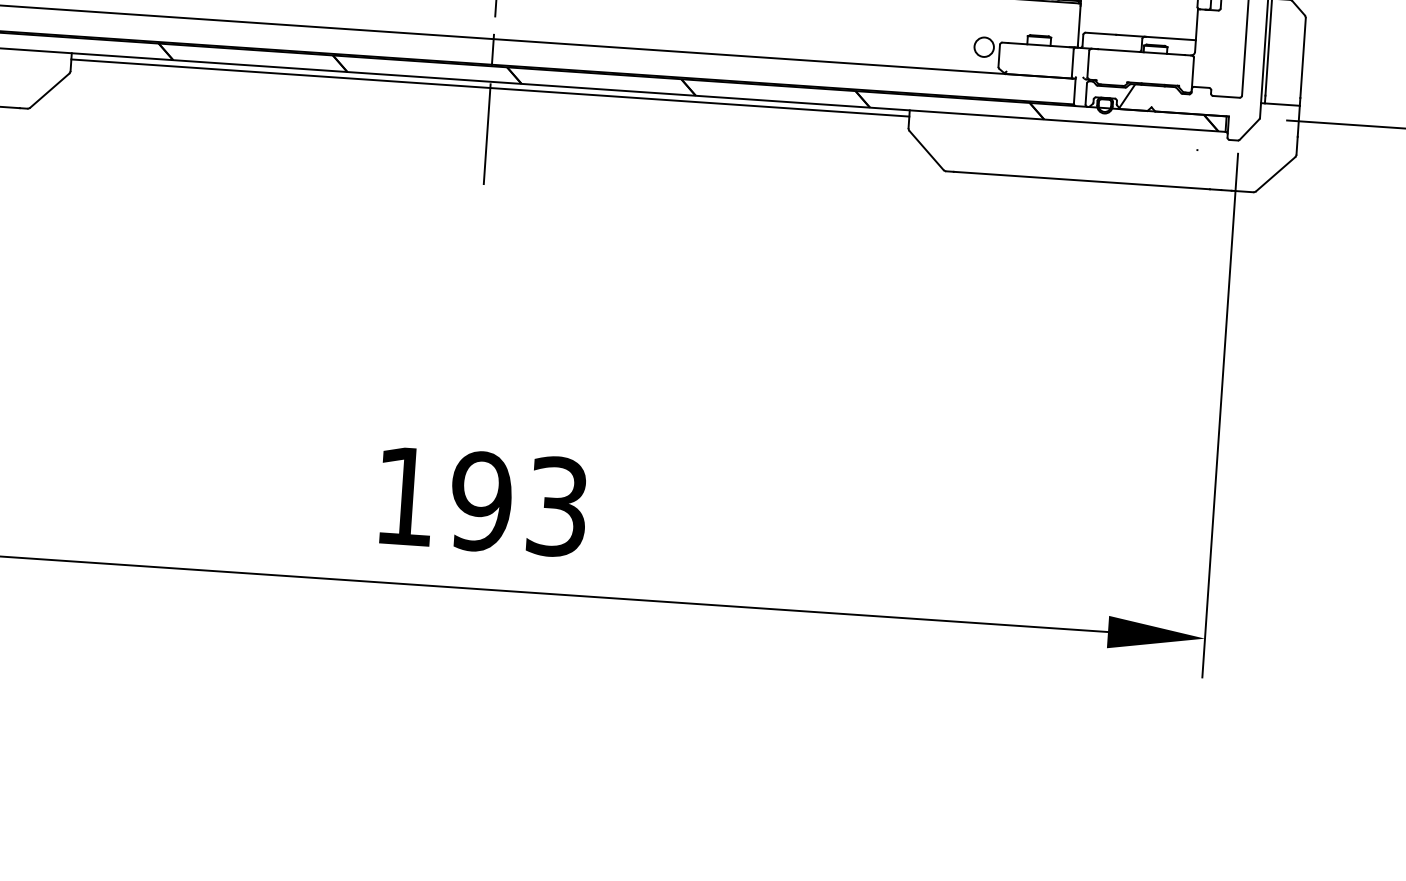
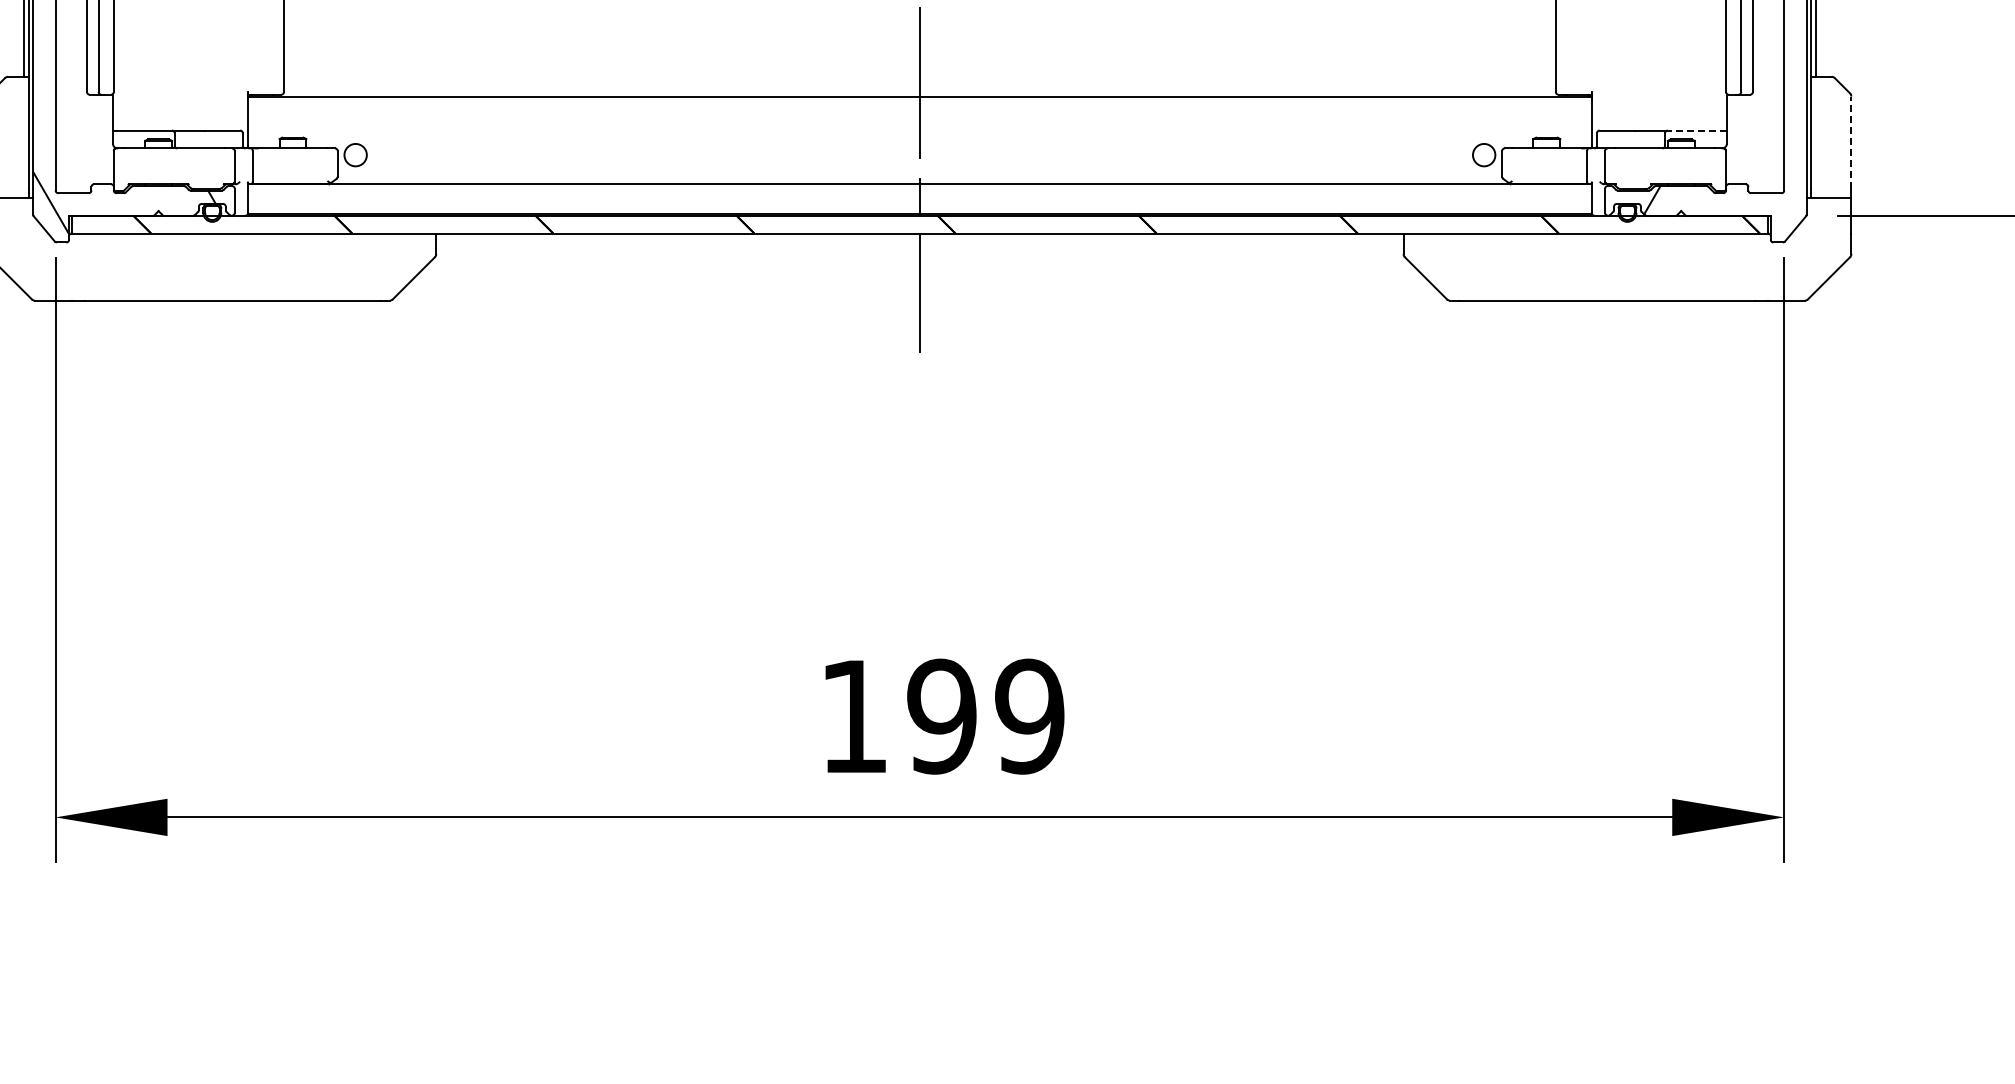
line: (1171, 38) -> (1698, 130), solid -> dashed
line: (1303, 57) -> (1851, 142), solid -> dashed
line: (490, 87) -> (919, 240), removed
text: (557, 506) -> (1029, 716), 193 -> 199

